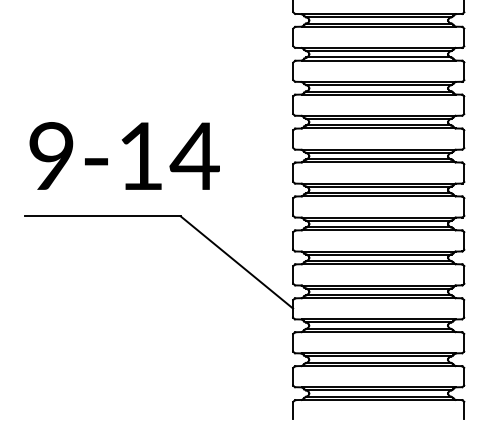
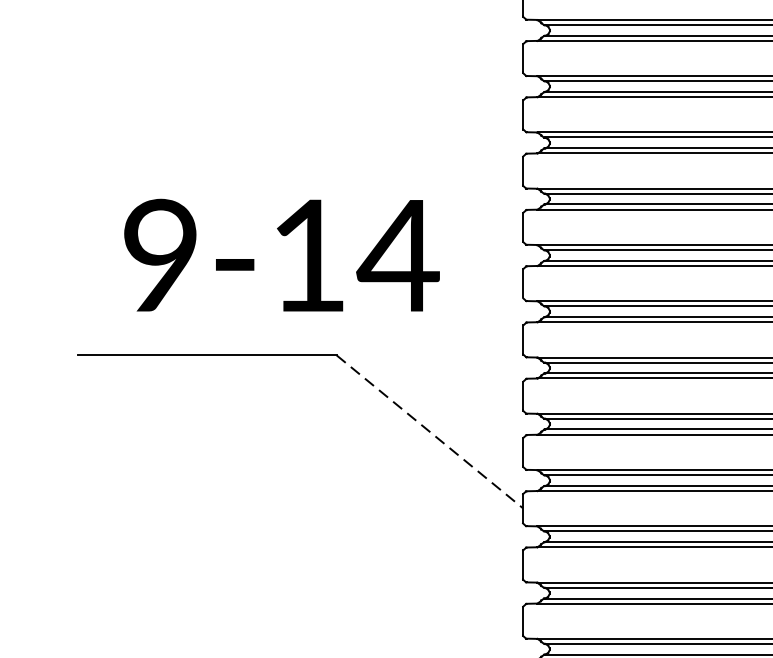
text: (124, 155) -> (281, 254), moved
line: (236, 262) -> (429, 431), solid -> dashed

